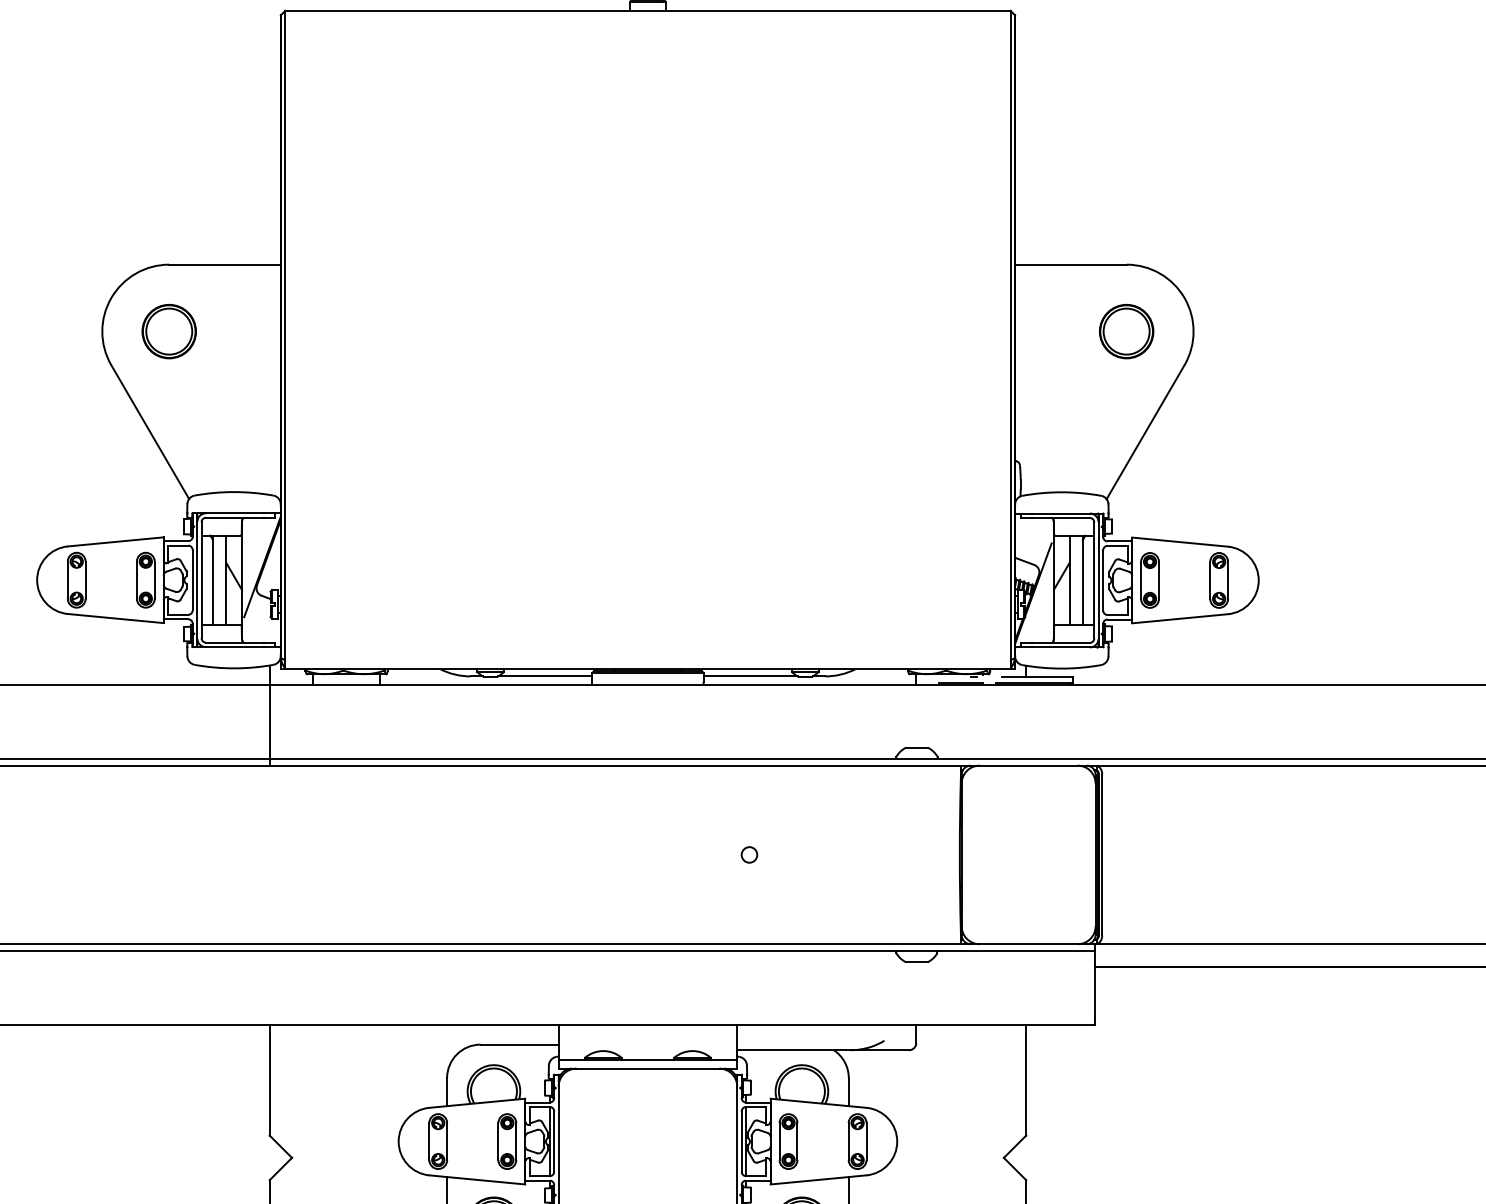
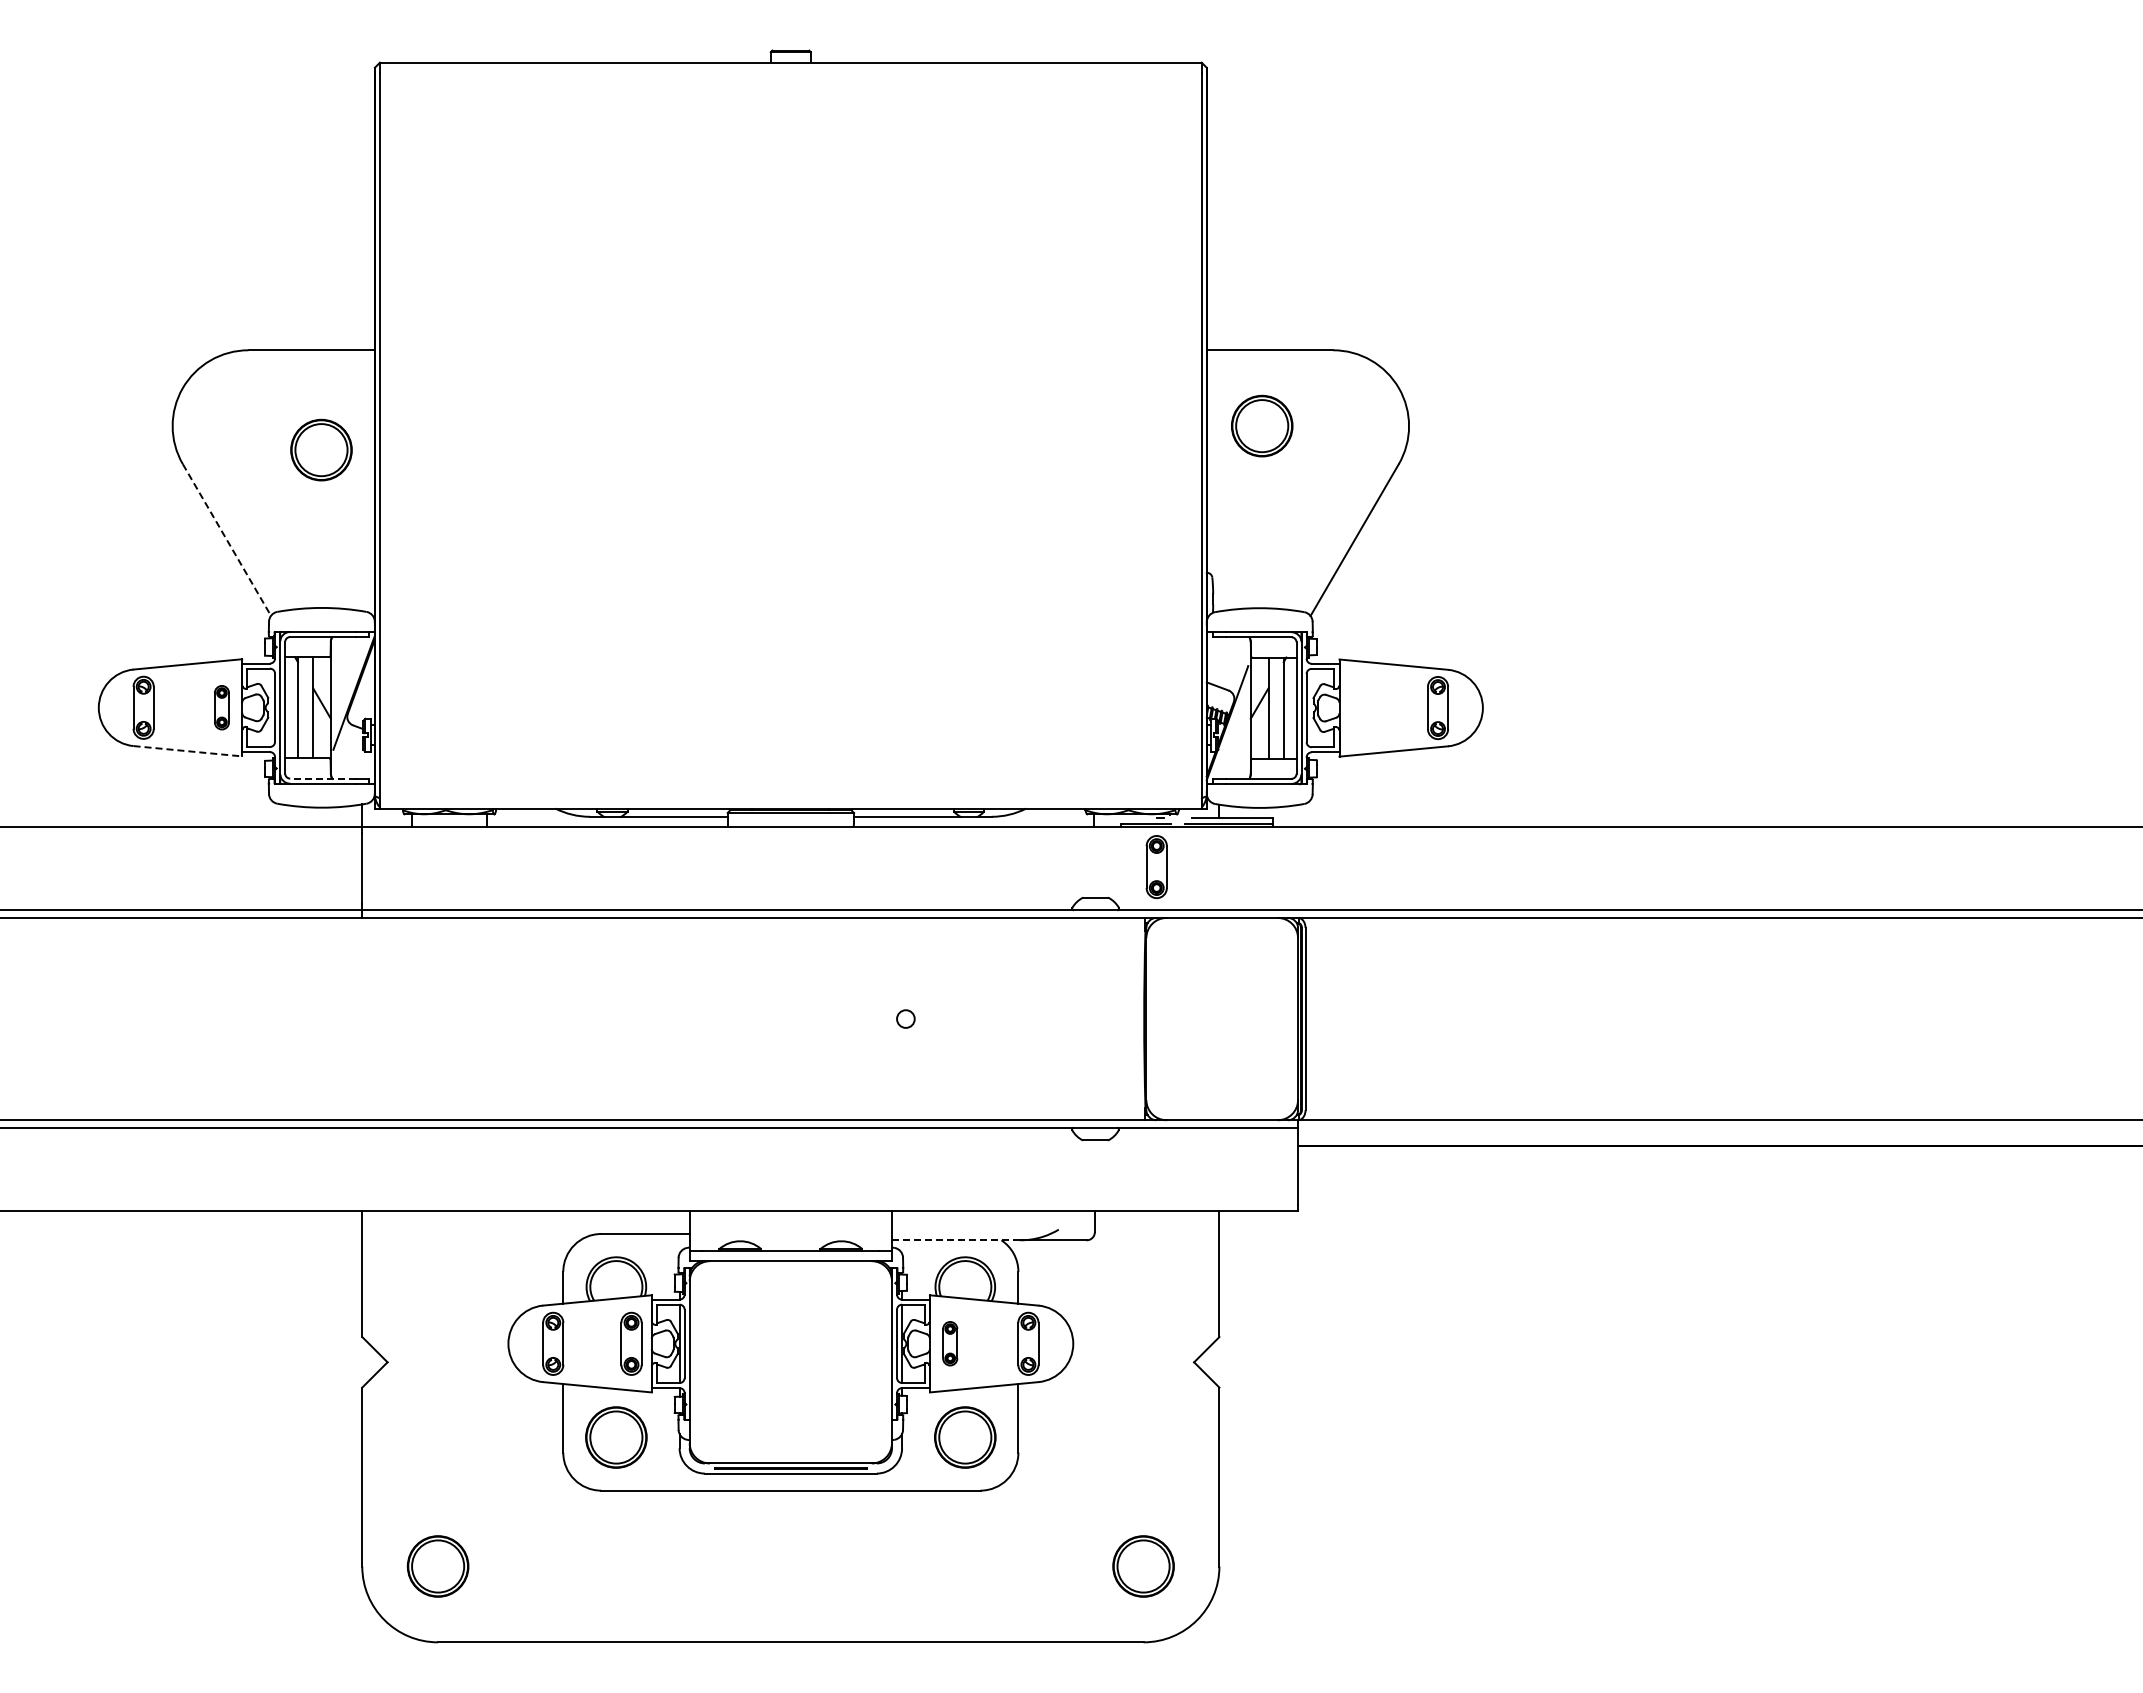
part: (169, 331) -> (321, 449), moved
part: (1126, 331) -> (1262, 425), moved
line: (149, 432) -> (226, 540), solid -> dashed
part: (145, 579) -> (221, 707), size x0.7
part: (1149, 580) -> (1156, 867), moved
line: (115, 618) -> (187, 751), solid -> dashed
line: (235, 642) -> (323, 778), solid -> dashed
line: (794, 1050) -> (956, 1240), solid -> dashed
part: (788, 1141) -> (950, 1343), size x0.7

